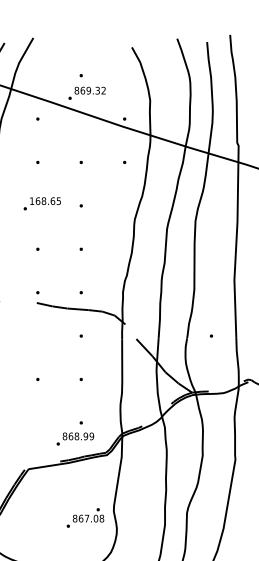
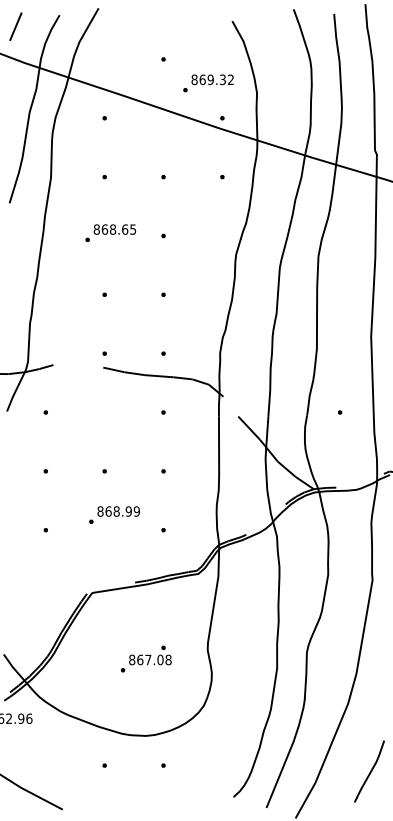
text: (87, 93) -> (208, 83), moved
text: (31, 201) -> (96, 229), 168.65 -> 868.65
text: (75, 438) -> (114, 514), moved
text: (84, 517) -> (145, 658), moved

